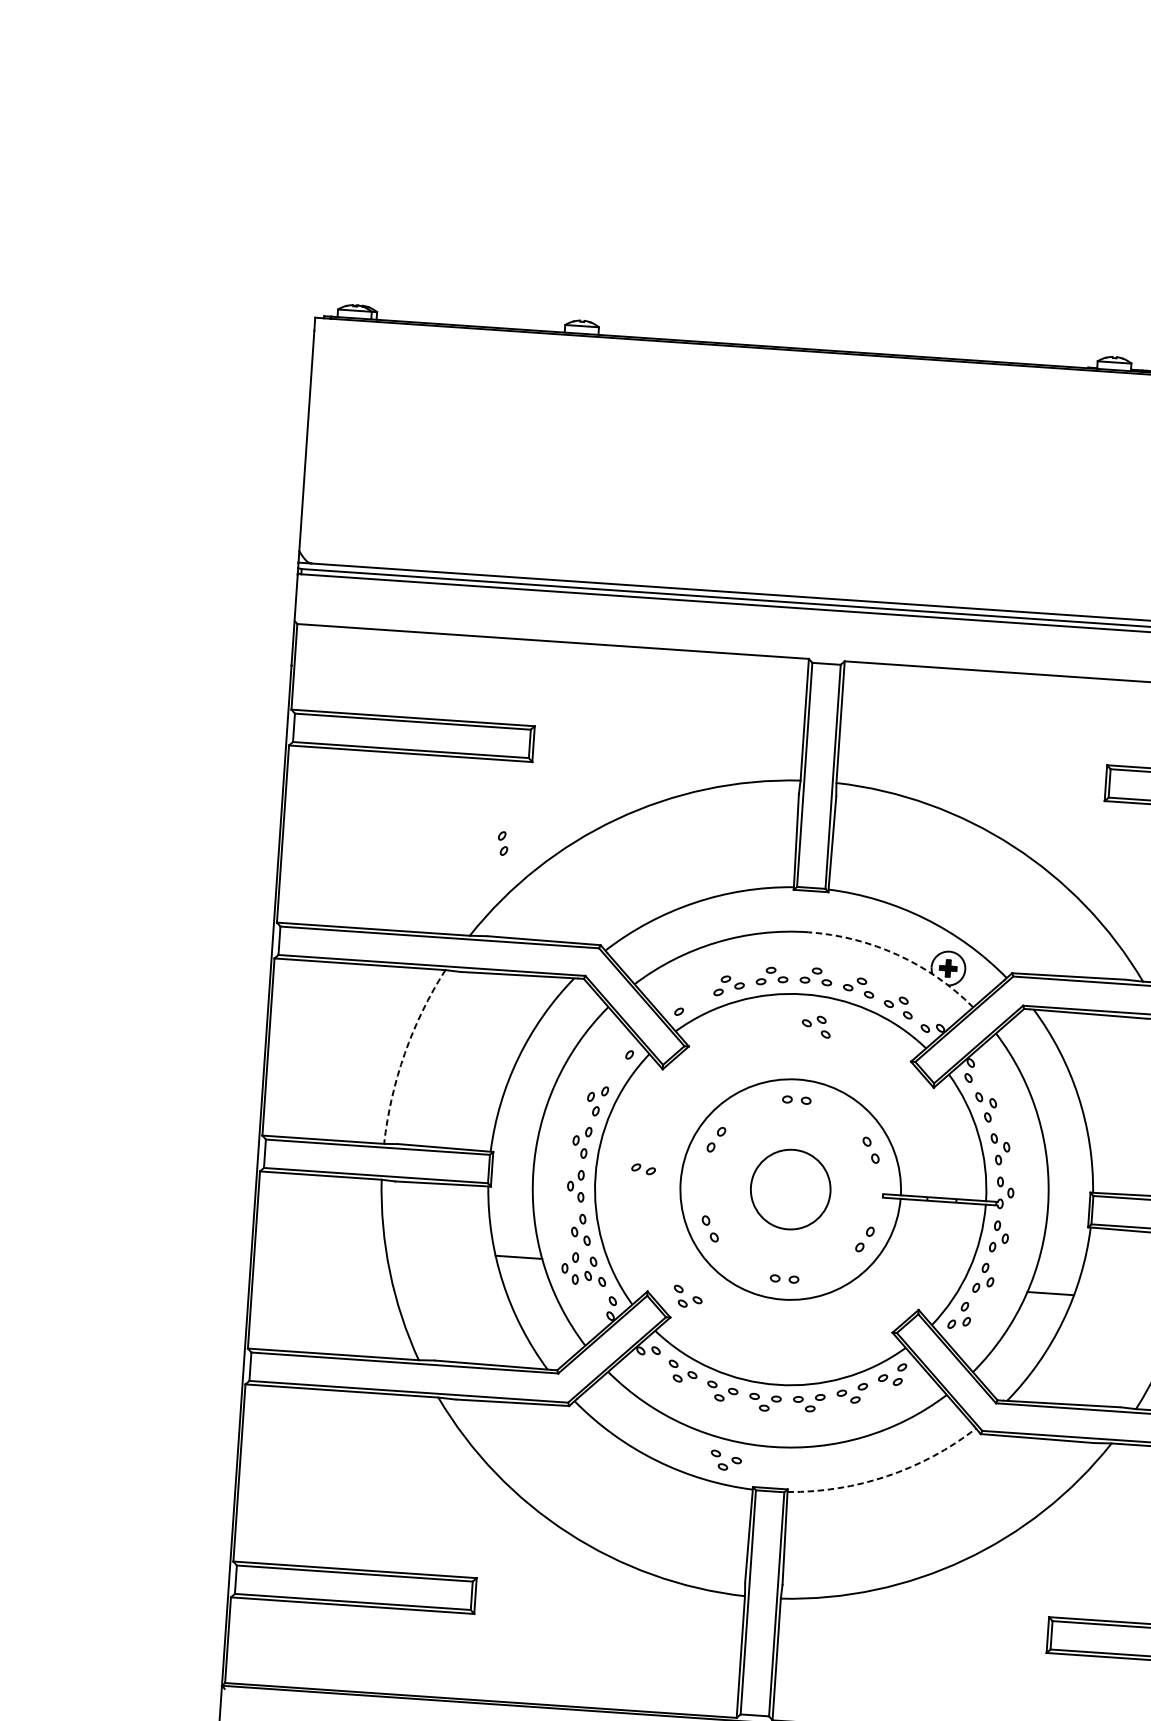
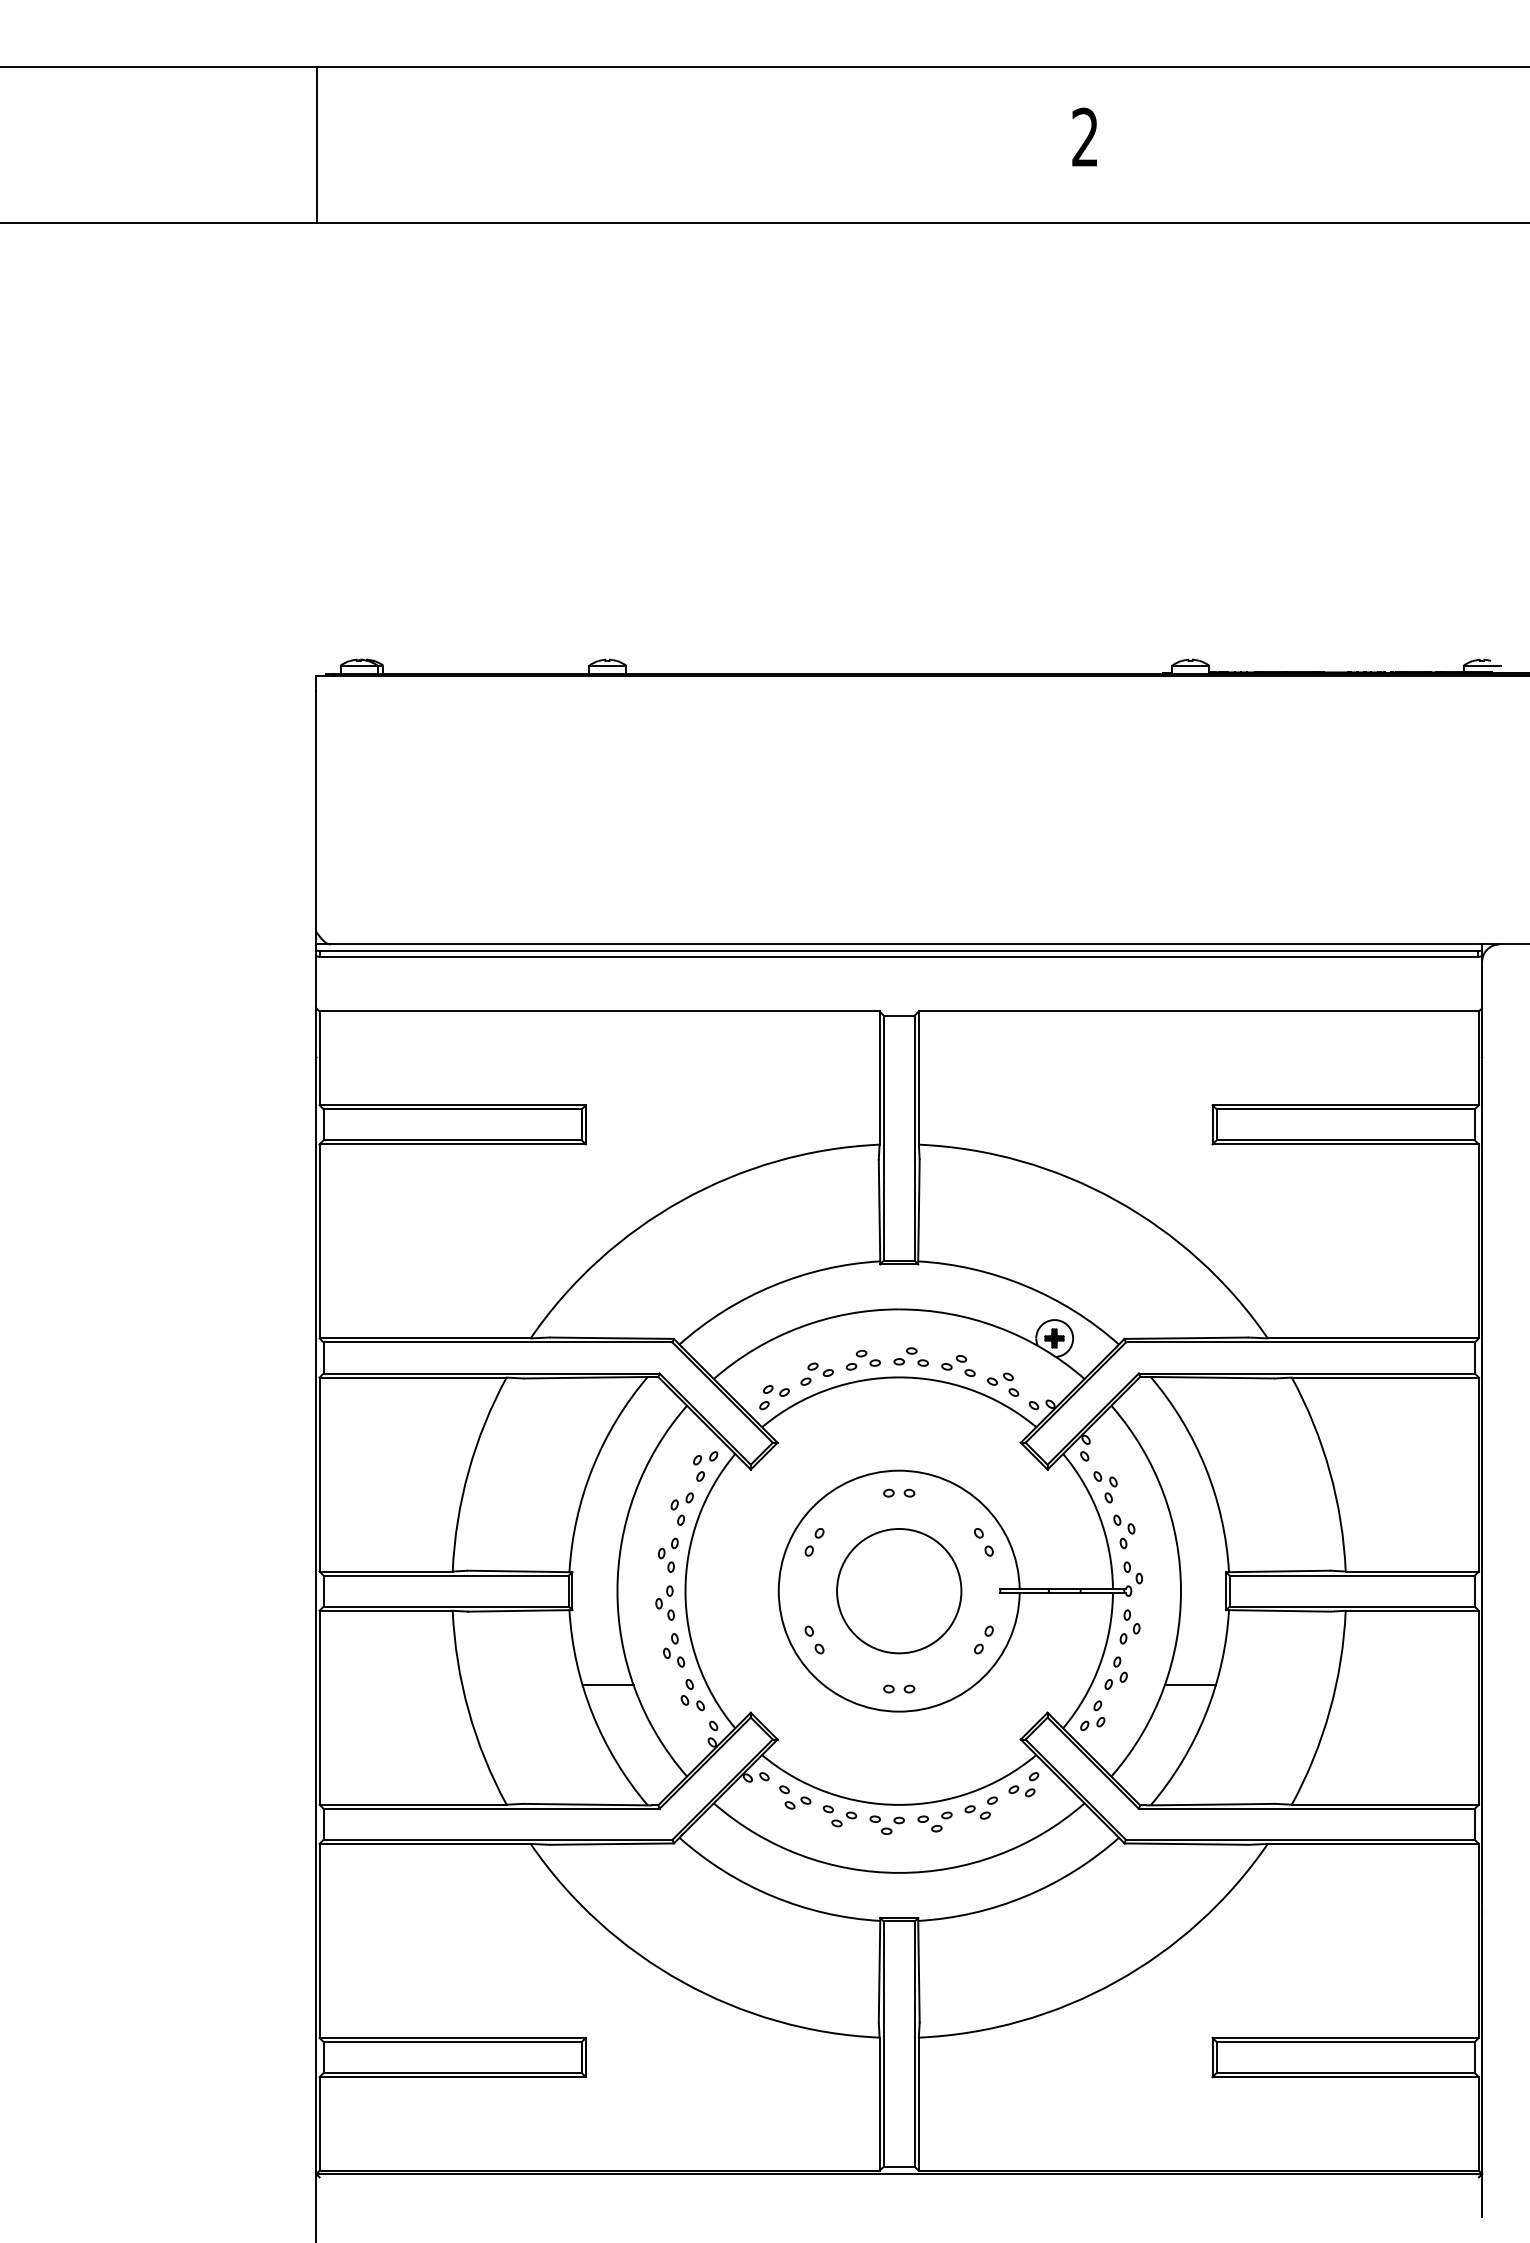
part: (502, 843) -> (698, 1468), moved
arc: (897, 954) -> (998, 1327), dashed -> solid
part: (816, 1026) -> (915, 1411), removed
arc: (404, 1053) -> (468, 1471), dashed -> solid
part: (643, 1168) -> (776, 1390), moved
circle: (790, 1189) -> (899, 1590), size x1.43
part: (570, 1267) -> (664, 1692), removed
part: (688, 1296) -> (795, 1715), removed
part: (725, 1460) -> (848, 1891), removed
arc: (887, 1476) -> (1025, 1896), dashed -> solid

